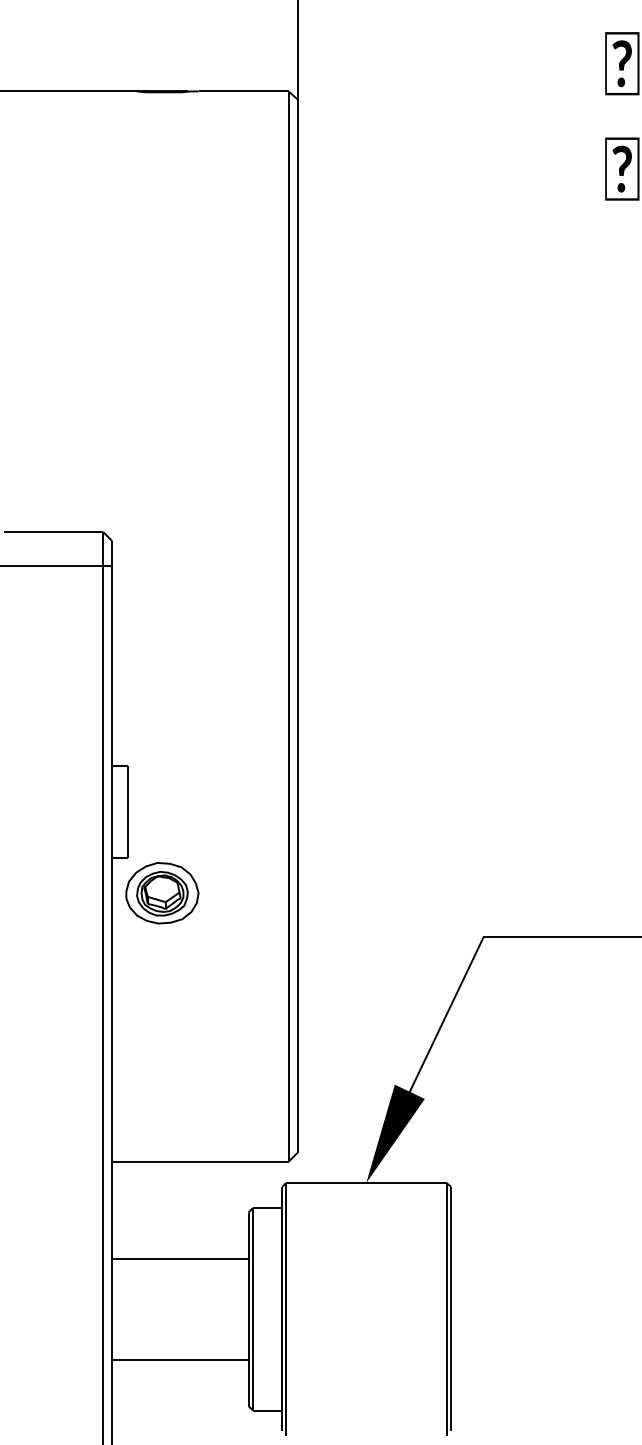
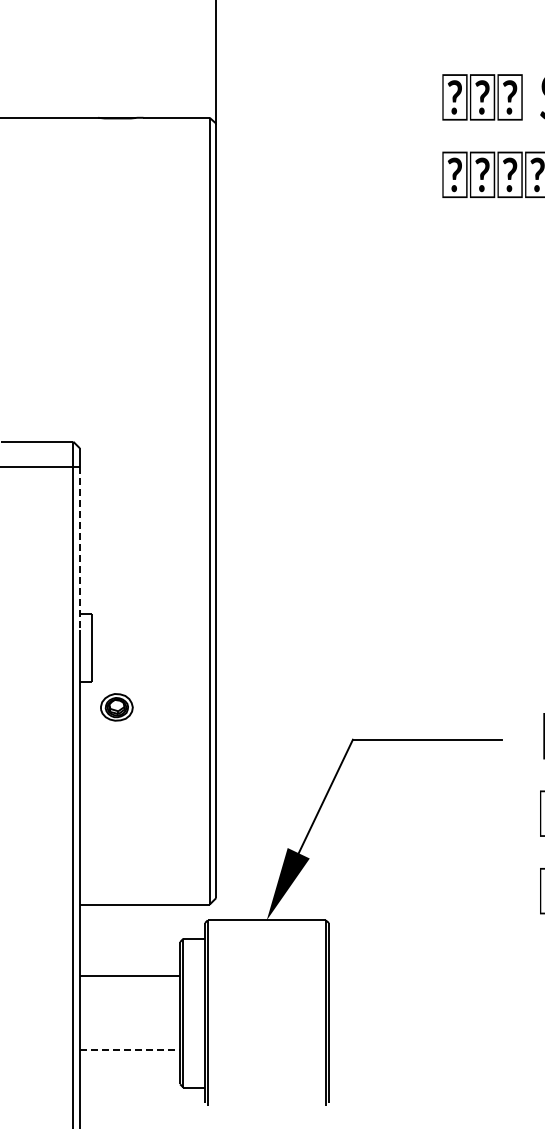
line: (111, 677) -> (79, 548), solid -> dashed
part: (161, 893) -> (116, 707), size x0.6
line: (180, 1360) -> (130, 1050), solid -> dashed

